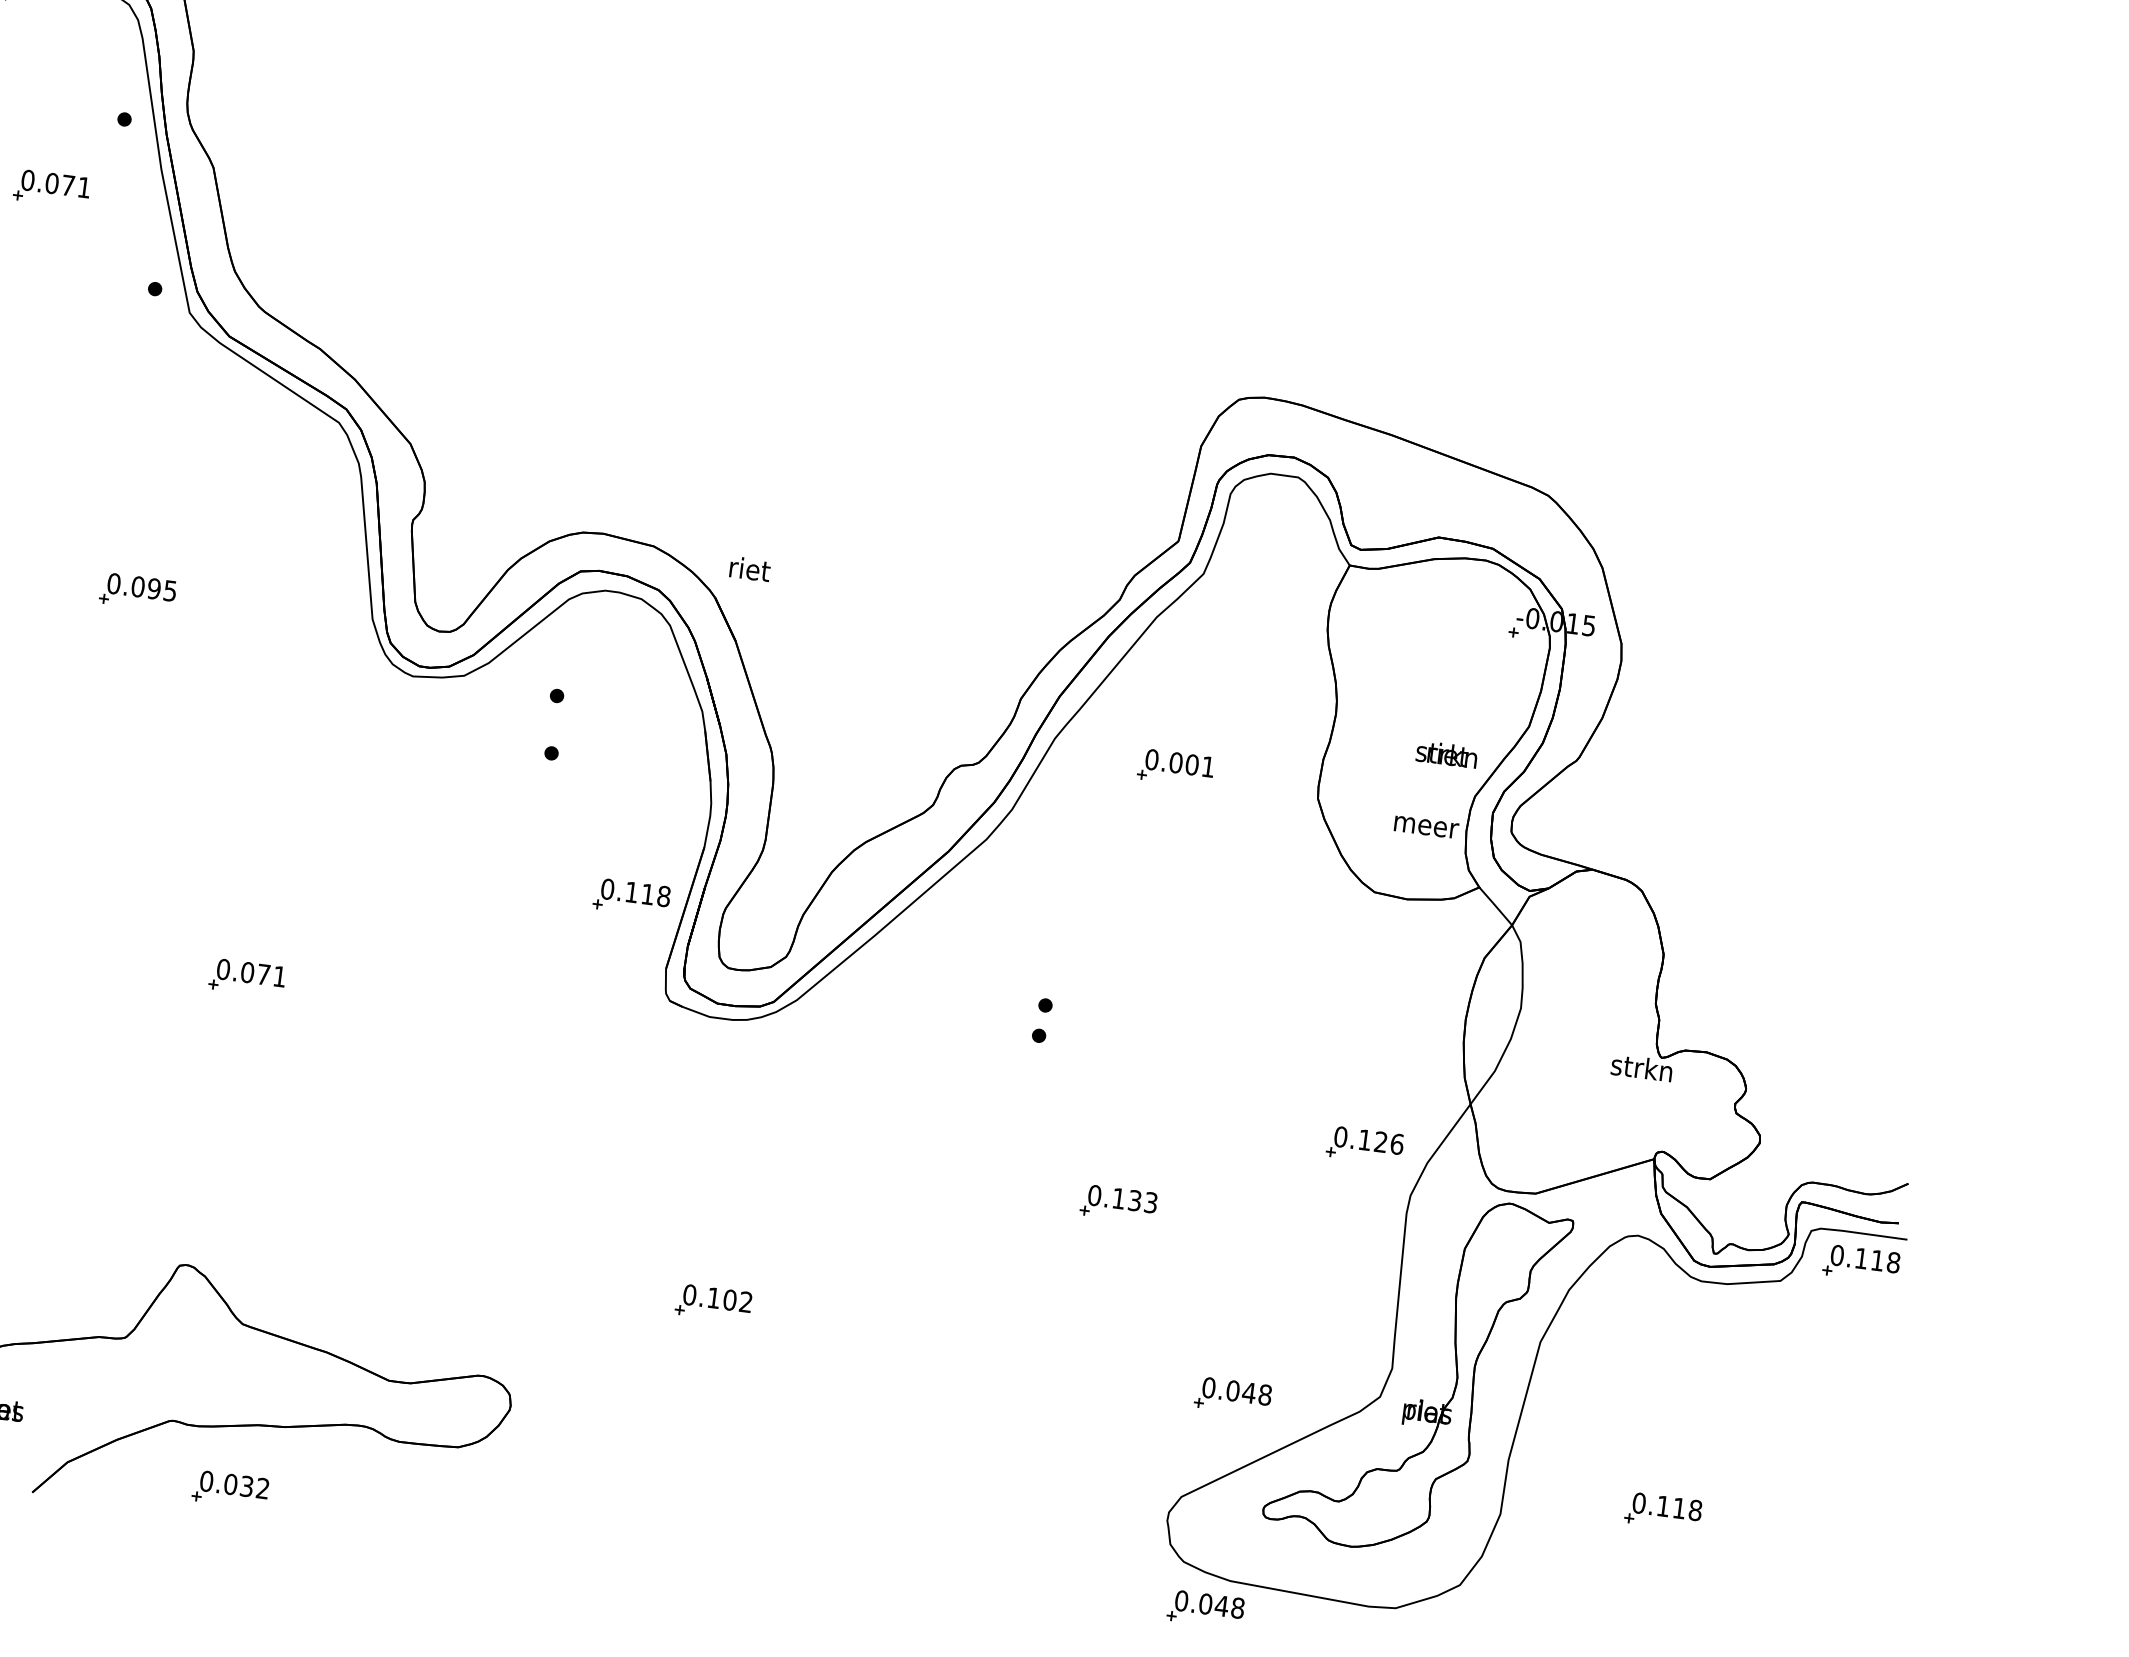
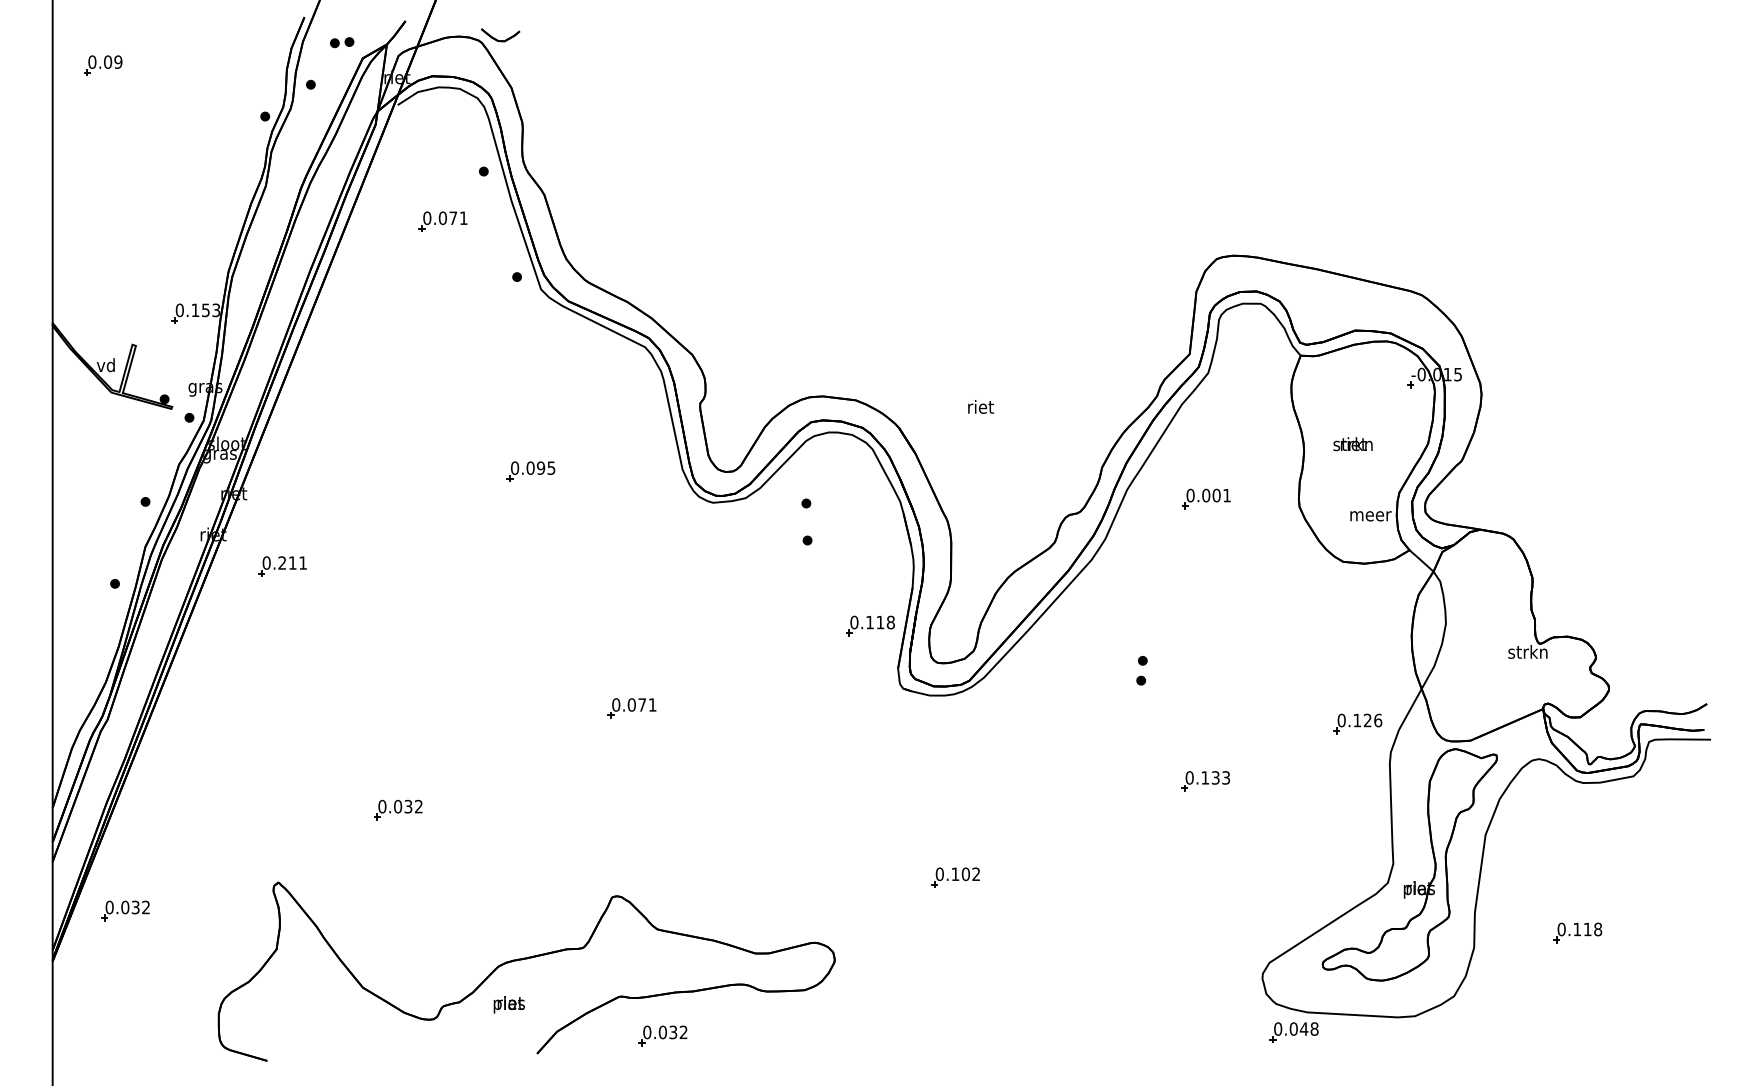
text: (749, 568) -> (980, 406), moved
text: (1446, 754) -> (1352, 444), moved
part: (1861, 1263) -> (1683, 758), removed
part: (1231, 1396) -> (1293, 894), removed

